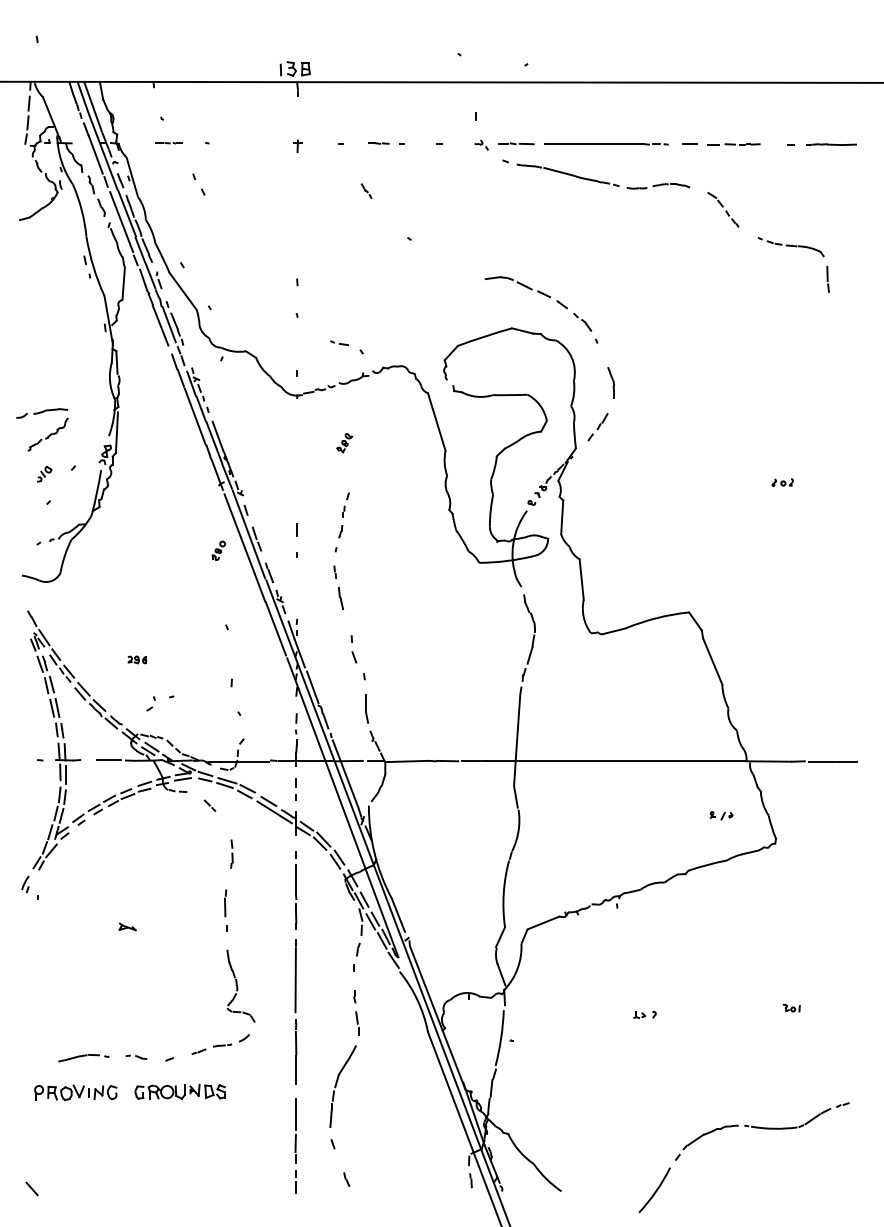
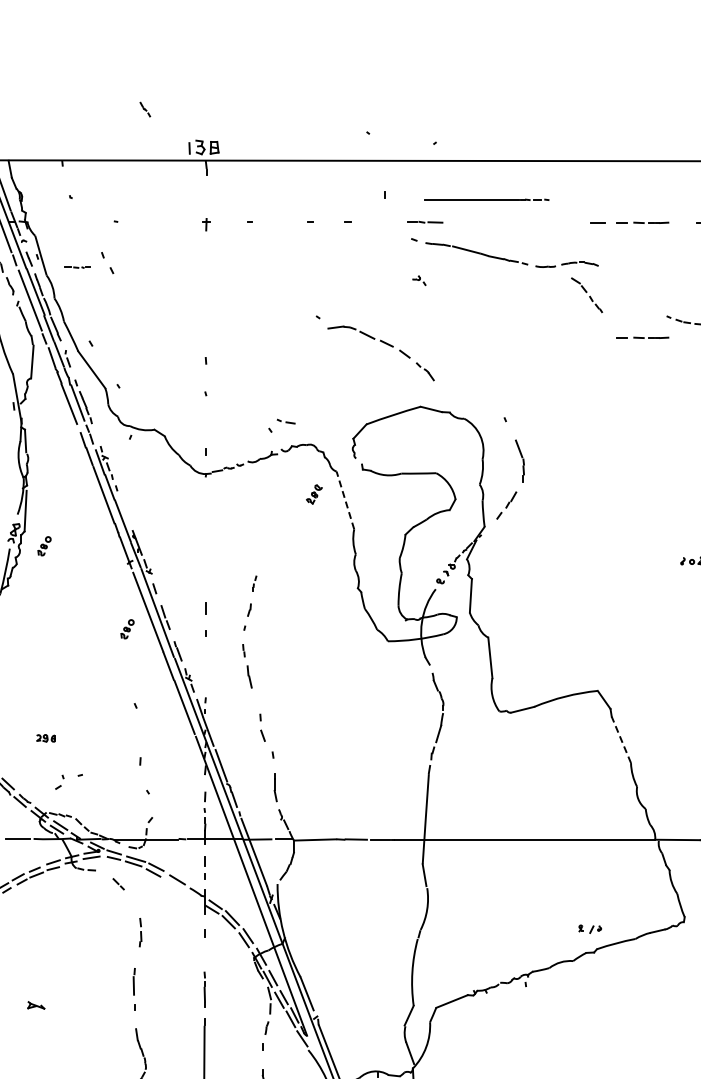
line: (168, 143) -> (77, 267), moved
line: (378, 143) -> (287, 221), removed
part: (481, 144) -> (419, 279), moved
line: (606, 144) -> (487, 199), moved
part: (366, 190) -> (145, 108), moved
part: (723, 209) -> (587, 294), moved
line: (733, 259) -> (642, 337), added
part: (542, 294) -> (385, 343), moved
part: (339, 343) -> (286, 421), moved
part: (610, 382) -> (519, 460), size x1.4
line: (436, 421) -> (345, 499), solid -> dashed
line: (217, 435) -> (126, 513), removed
part: (344, 443) -> (314, 494), moved
part: (135, 467) -> (44, 545), added
part: (345, 504) -> (254, 582), size x0.6
line: (712, 661) -> (621, 739), solid -> dashed
line: (274, 812) -> (183, 890), removed
part: (721, 815) -> (590, 928), moved
line: (296, 878) -> (205, 956), removed

